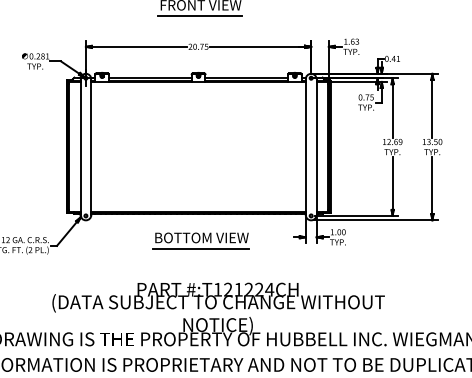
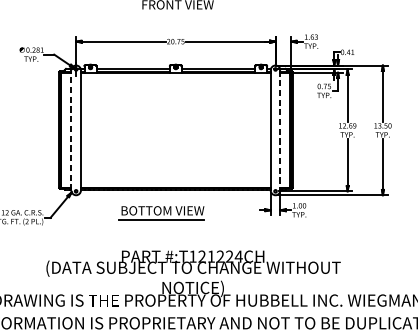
line: (200, 15) -> (177, 13), removed
line: (80, 147) -> (71, 130), solid -> dashed
line: (316, 147) -> (280, 130), solid -> dashed
part: (200, 240) -> (161, 213), moved

